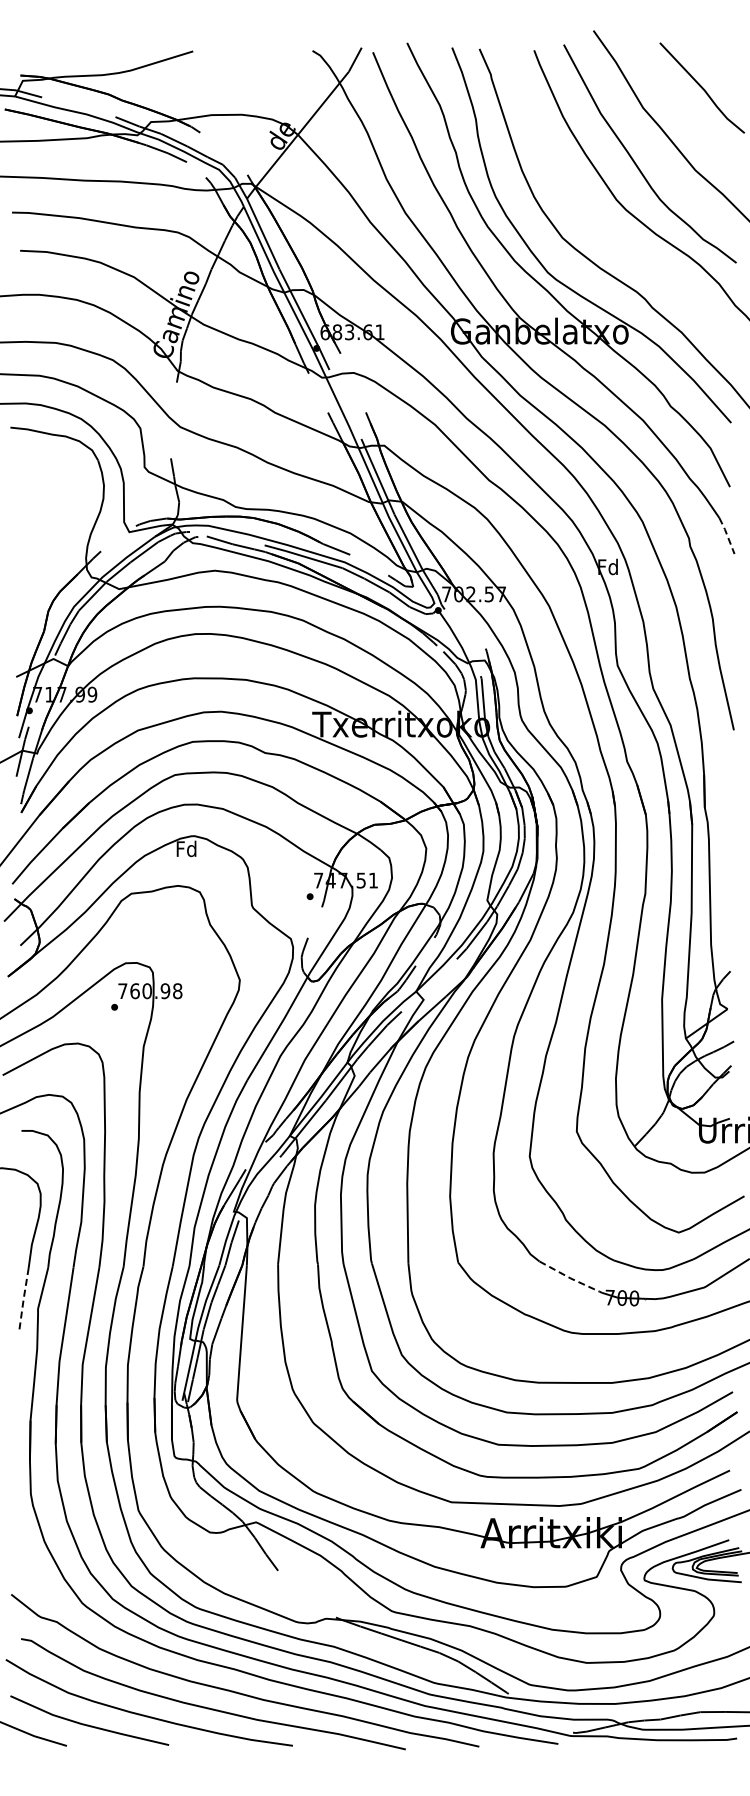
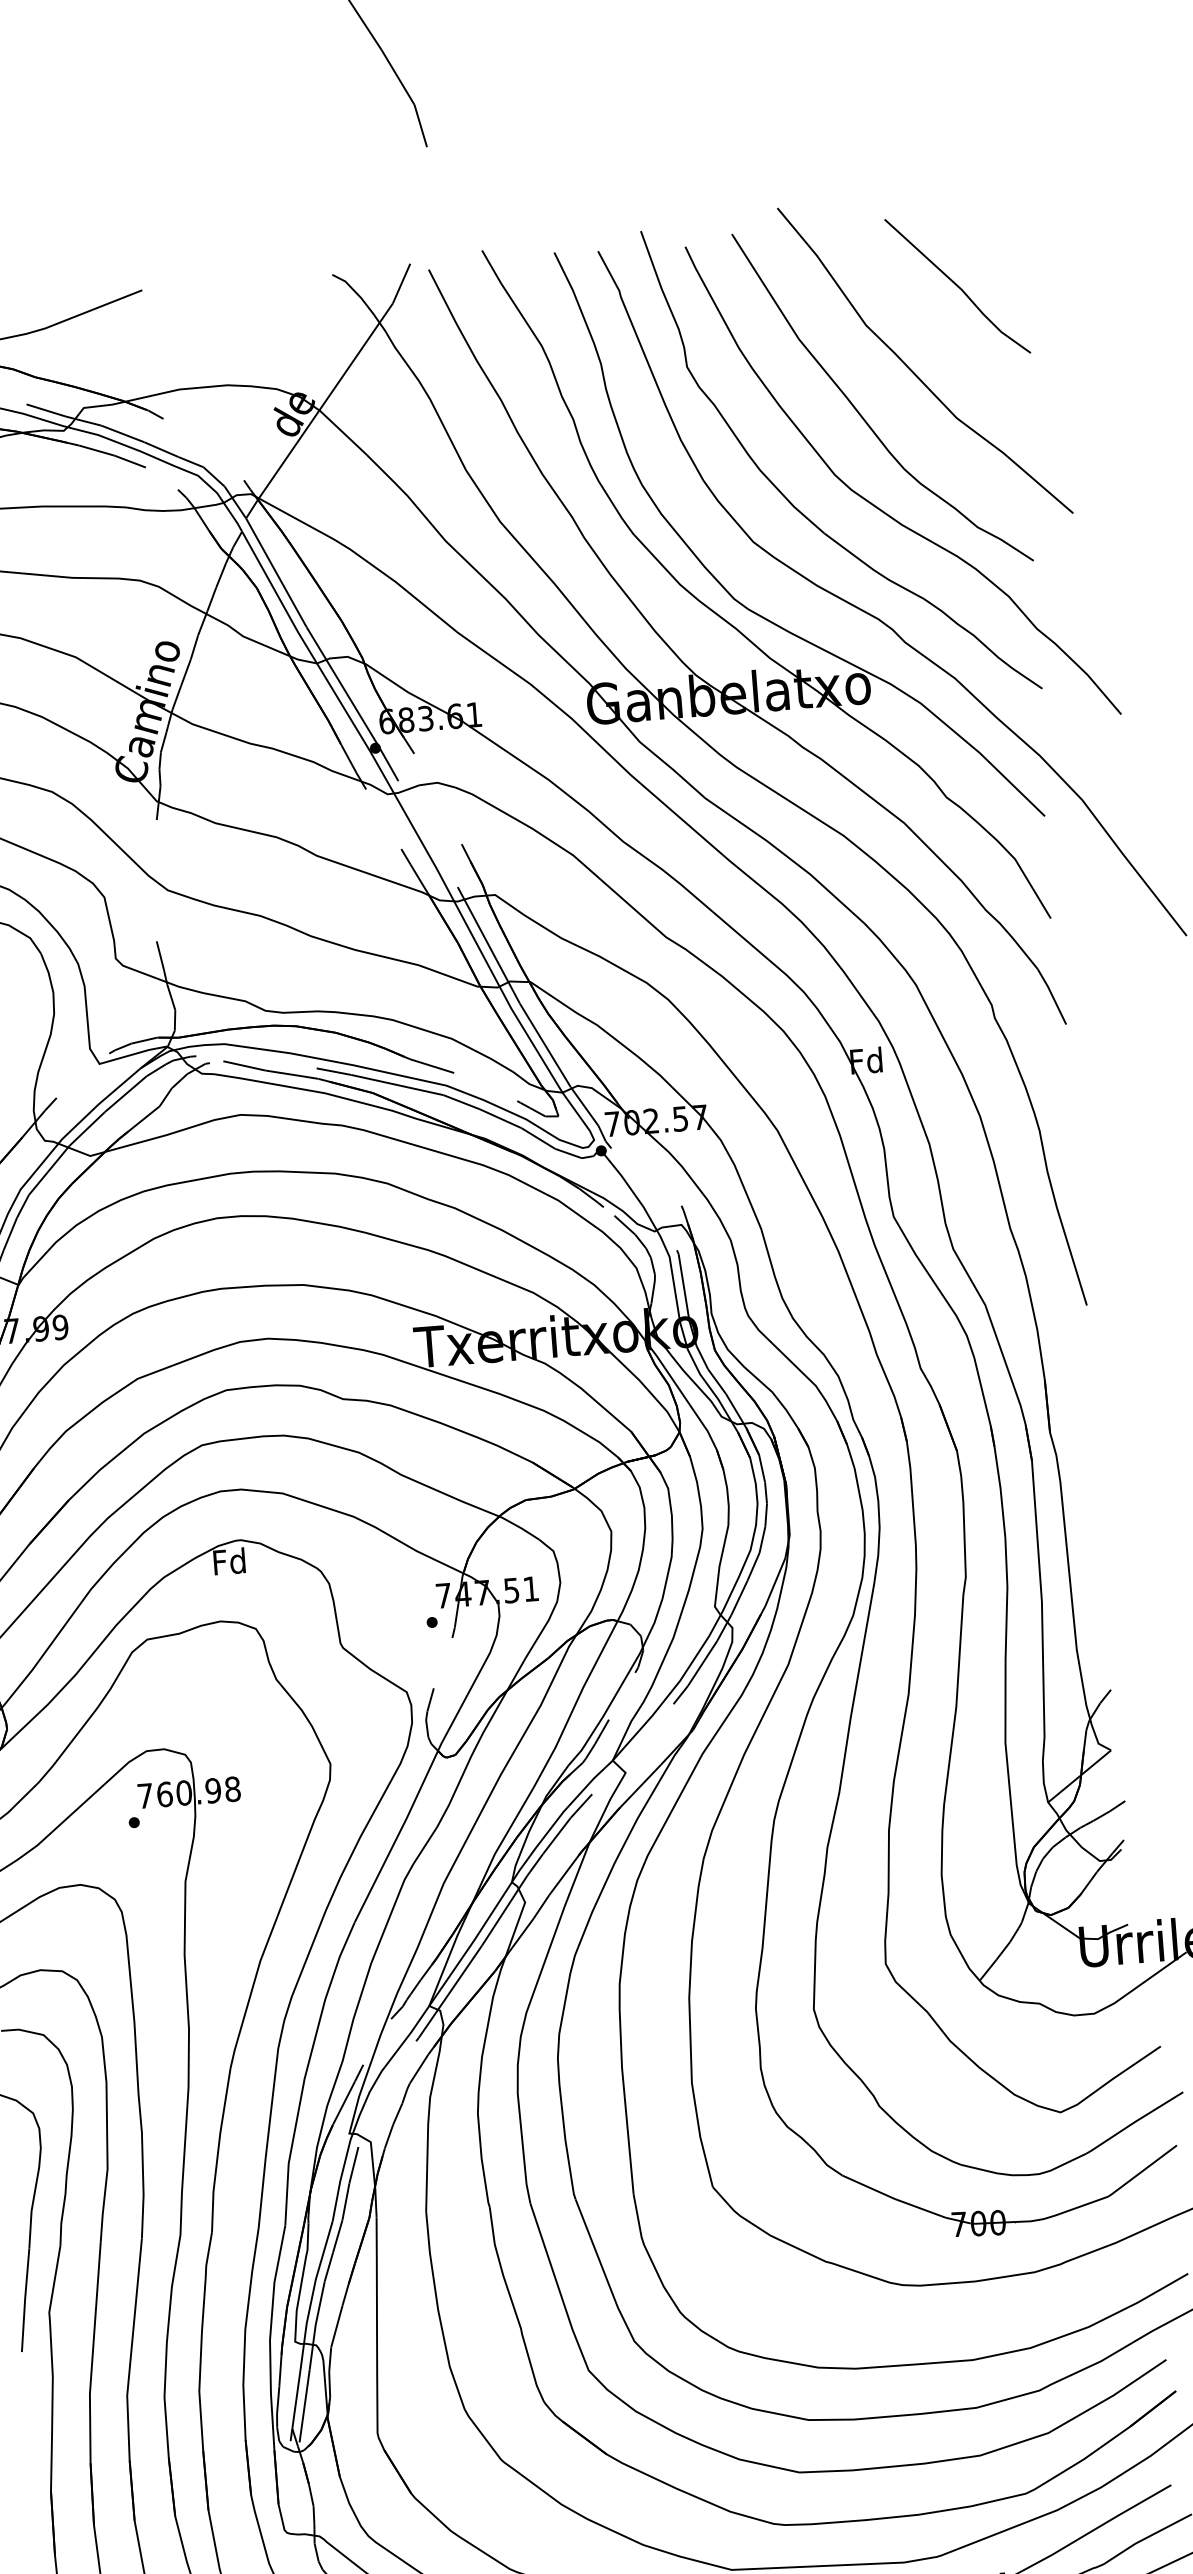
part: (588, 214) -> (791, 501), added
line: (727, 535) -> (1052, 995), dashed -> solid
line: (570, 1278) -> (893, 2198), dashed -> solid
line: (23, 1299) -> (24, 2299), dashed -> solid

